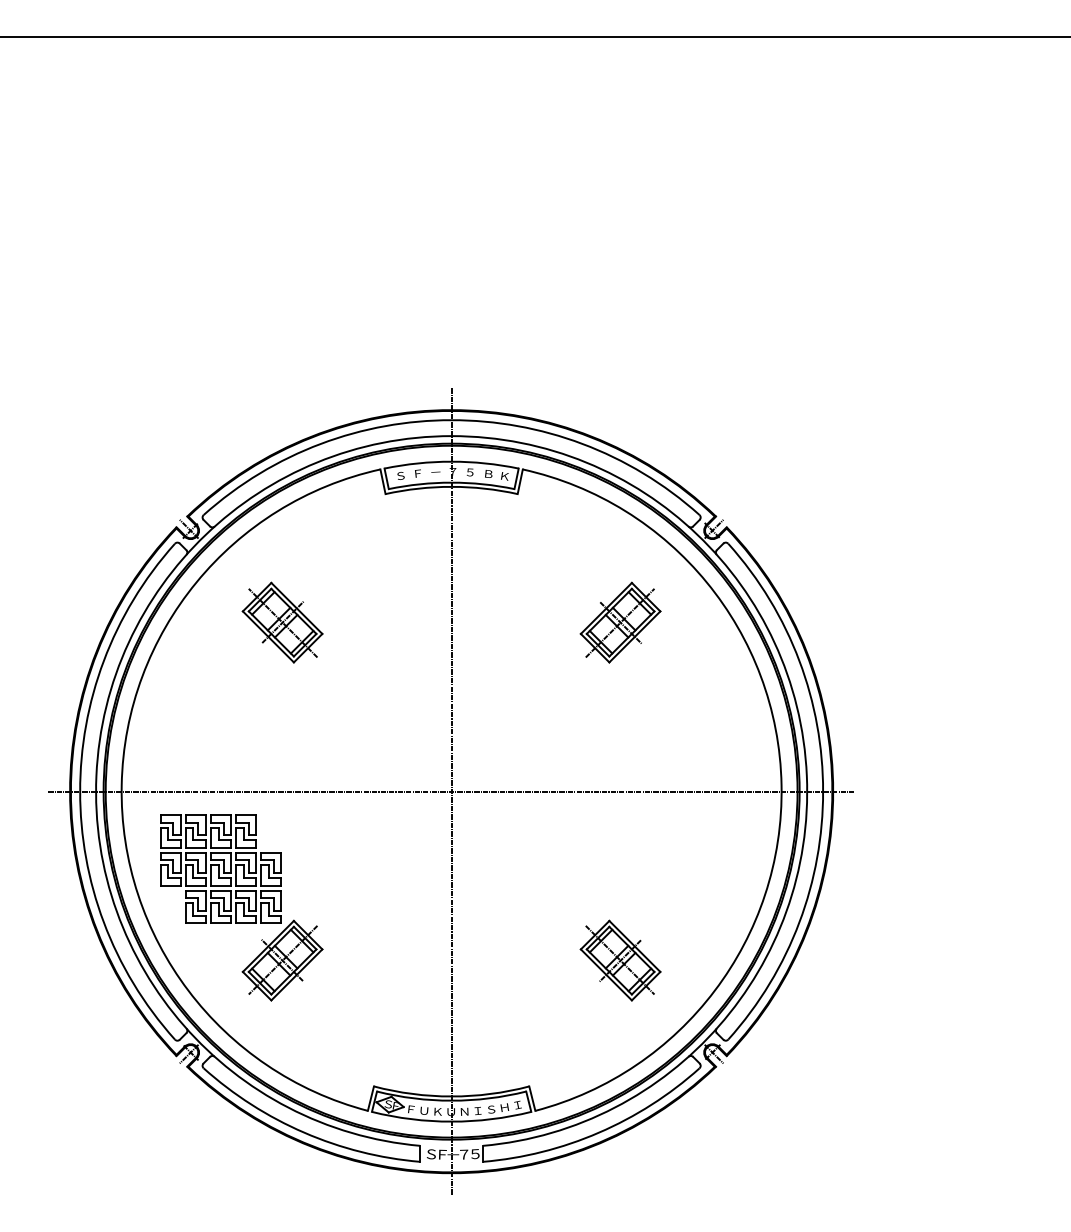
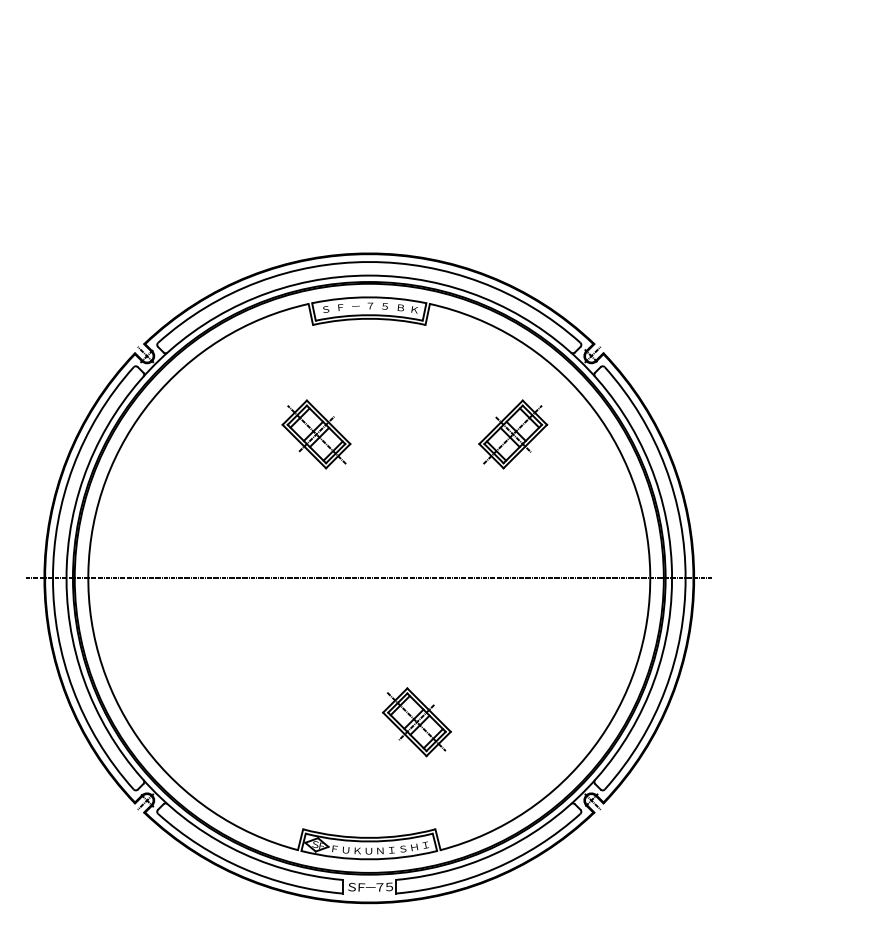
part: (282, 622) -> (316, 434), moved
line: (451, 791) -> (369, 578), removed
part: (241, 907) -> (190, 676), removed
part: (620, 960) -> (416, 722), moved

